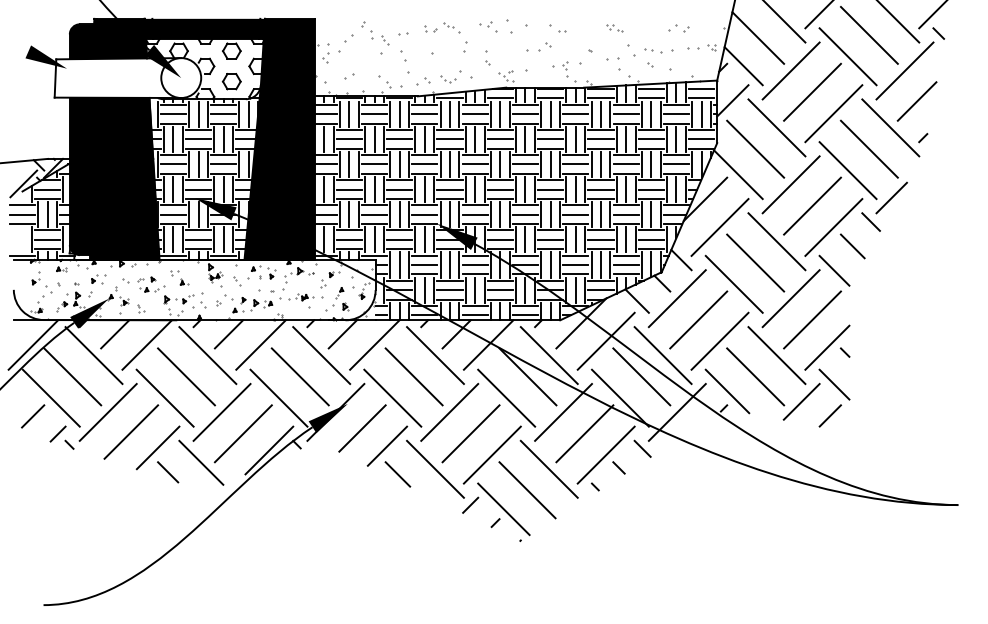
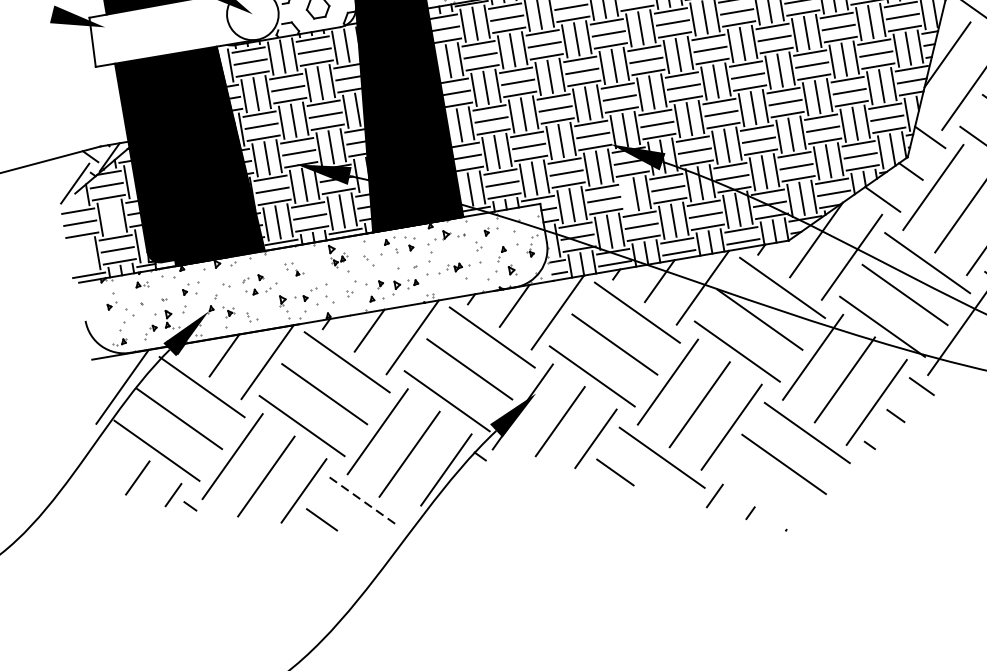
line: (47, 214) -> (112, 217), removed
line: (440, 264) -> (623, 195), removed
part: (179, 277) -> (294, 269), size x0.7
line: (201, 462) -> (362, 500), solid -> dashed
line: (503, 509) -> (757, 494), removed

